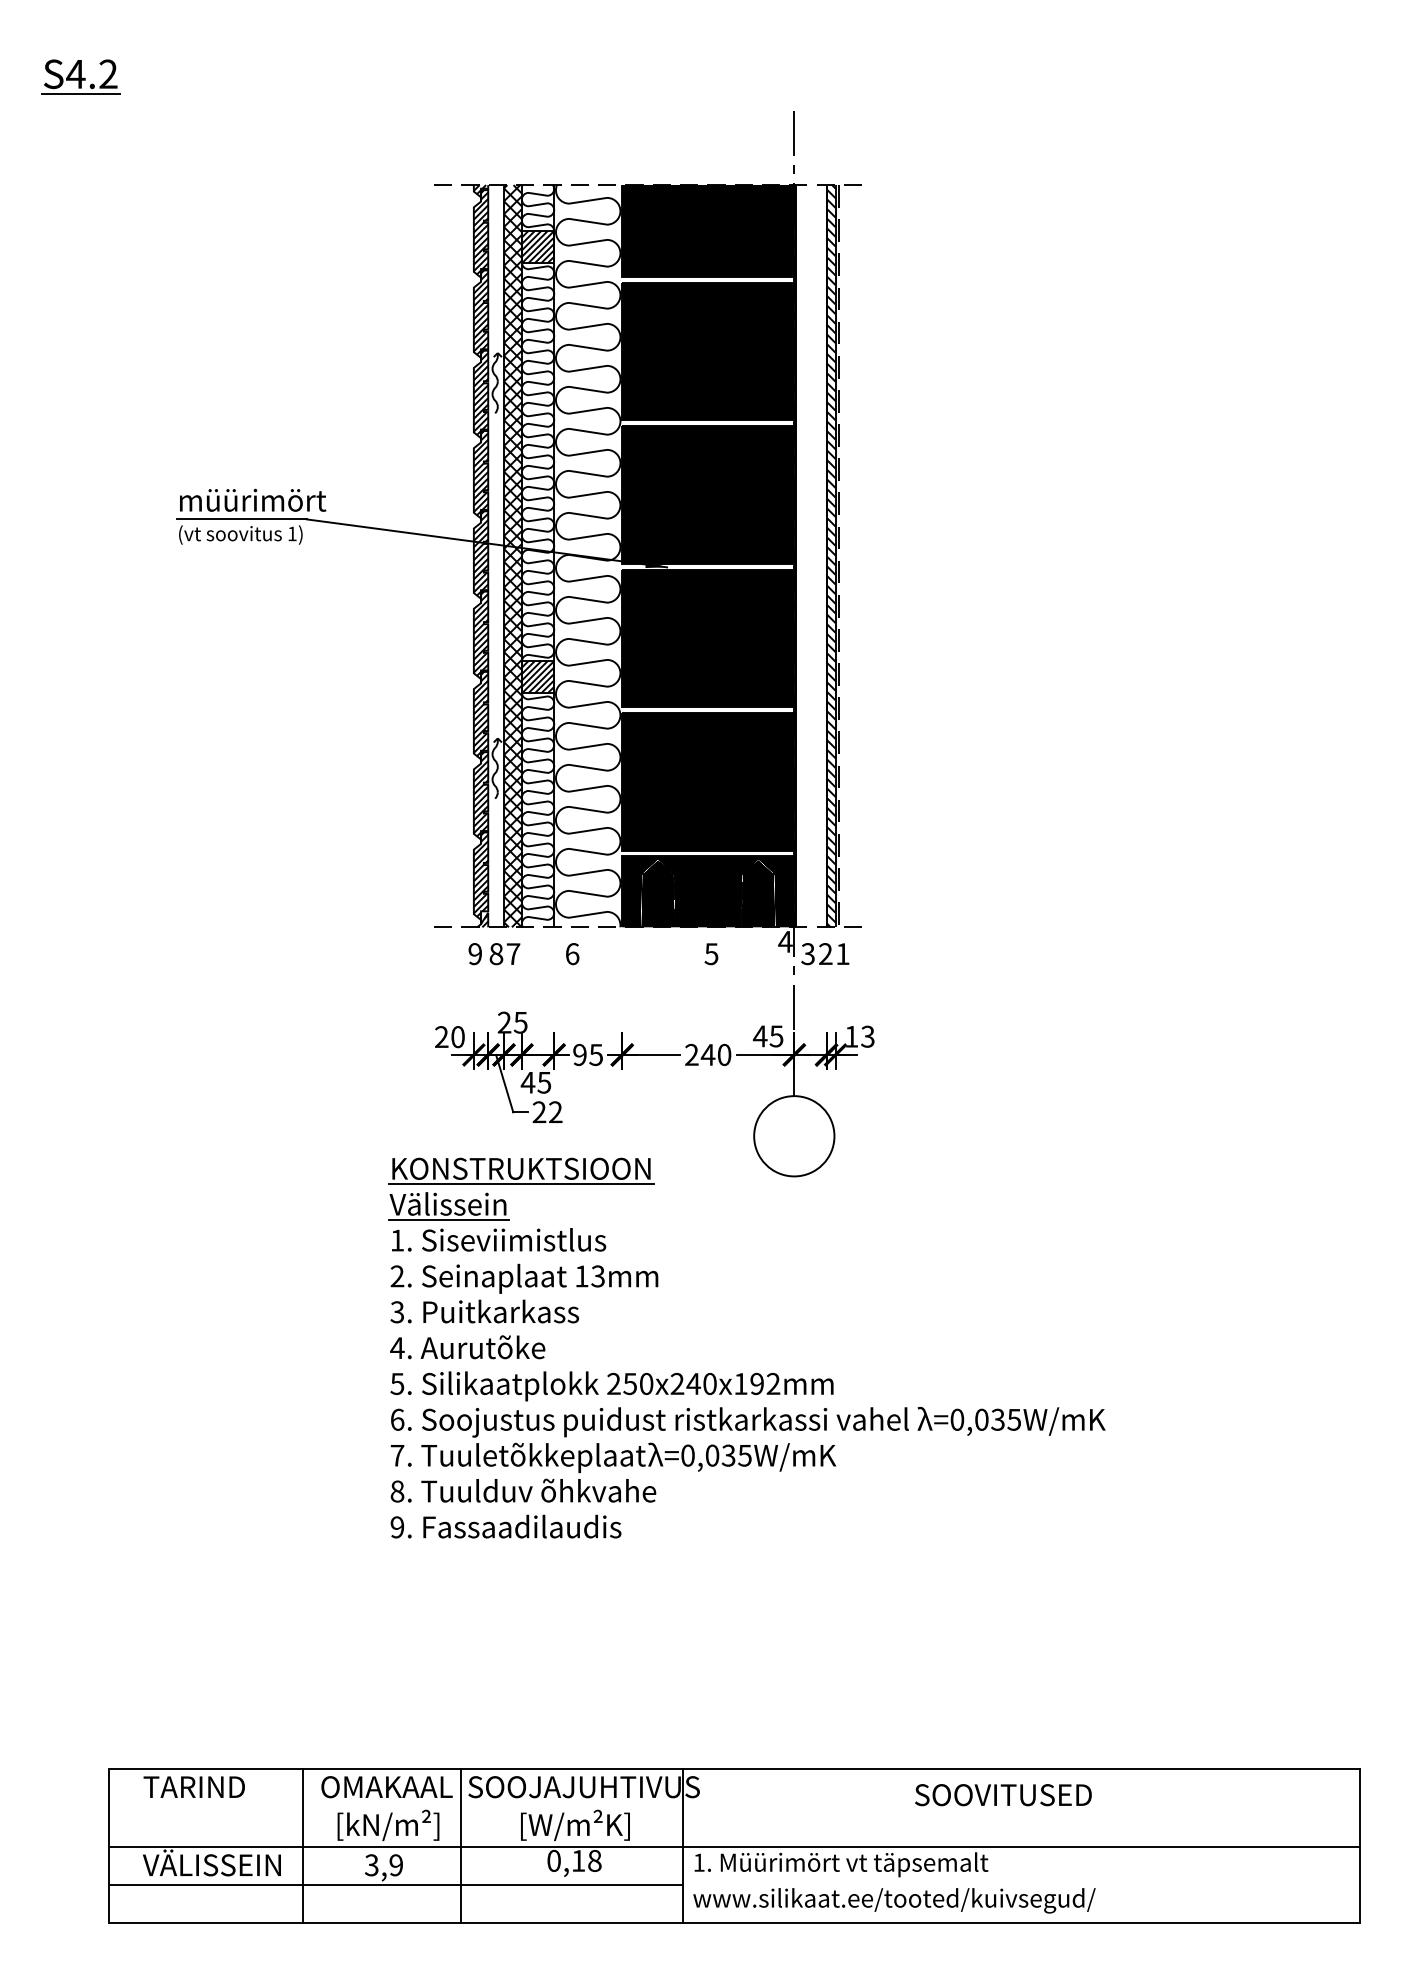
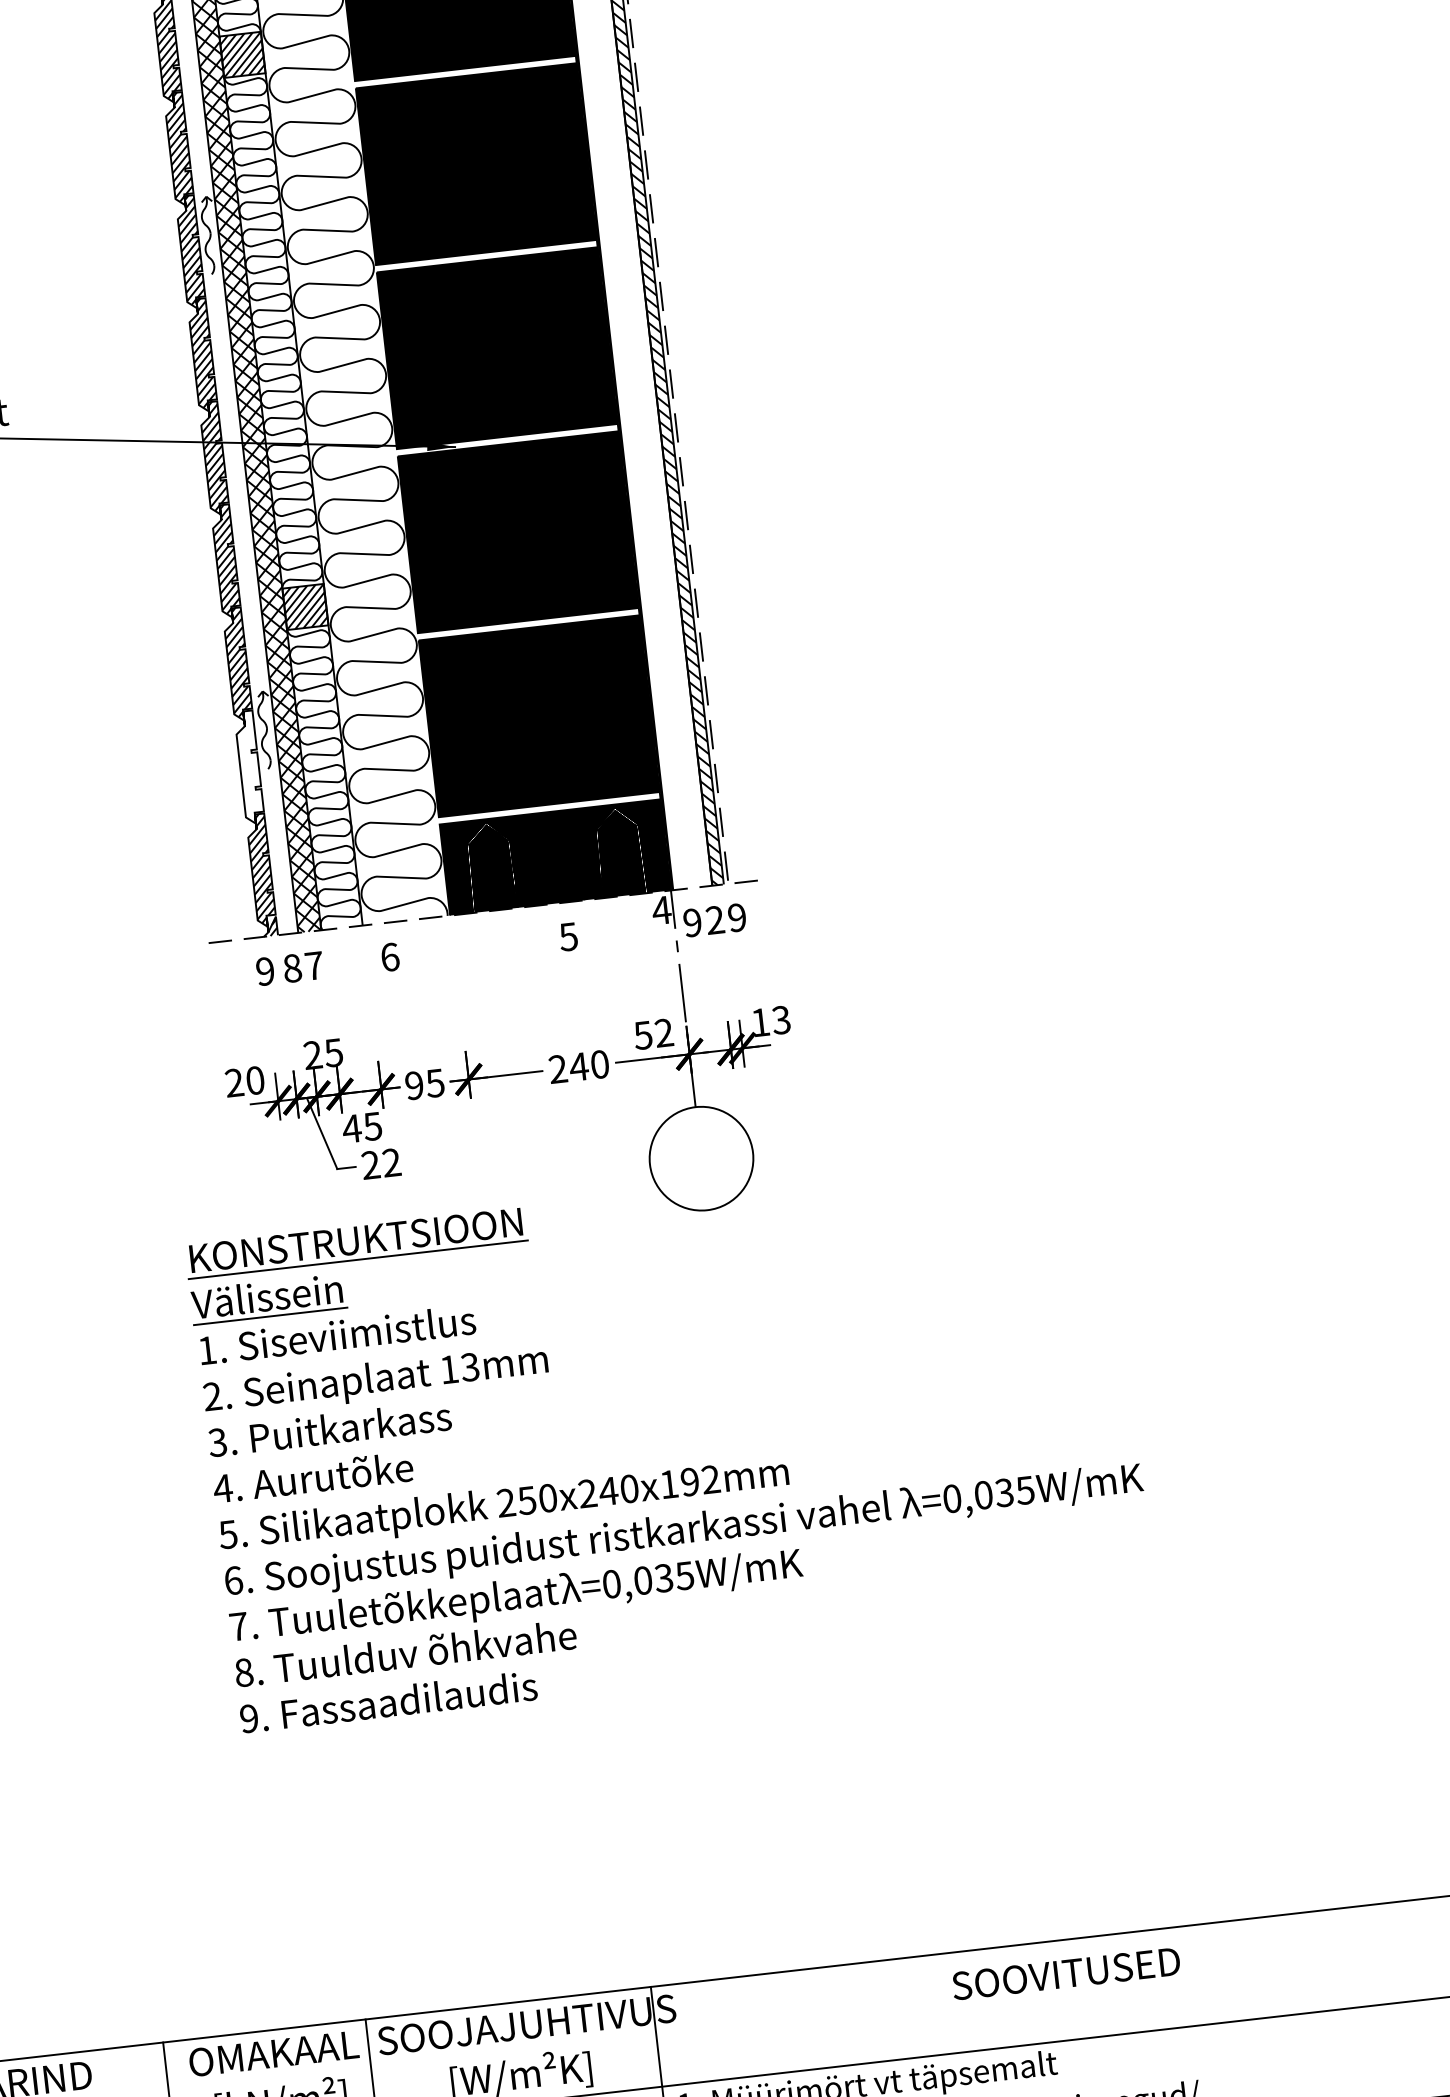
hatch: (480, 795) -> (248, 767), removed
text: (807, 954) -> (691, 923), 3 -> 9
text: (842, 954) -> (736, 918), 1 -> 9
text: (767, 1036) -> (652, 1034), 45 -> 52

